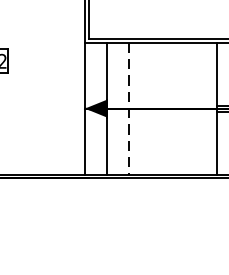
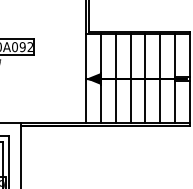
line: (150, 107) -> (130, 78), added
line: (173, 107) -> (145, 78), added
line: (195, 107) -> (160, 78), added
line: (128, 109) -> (115, 79), dashed -> solid

